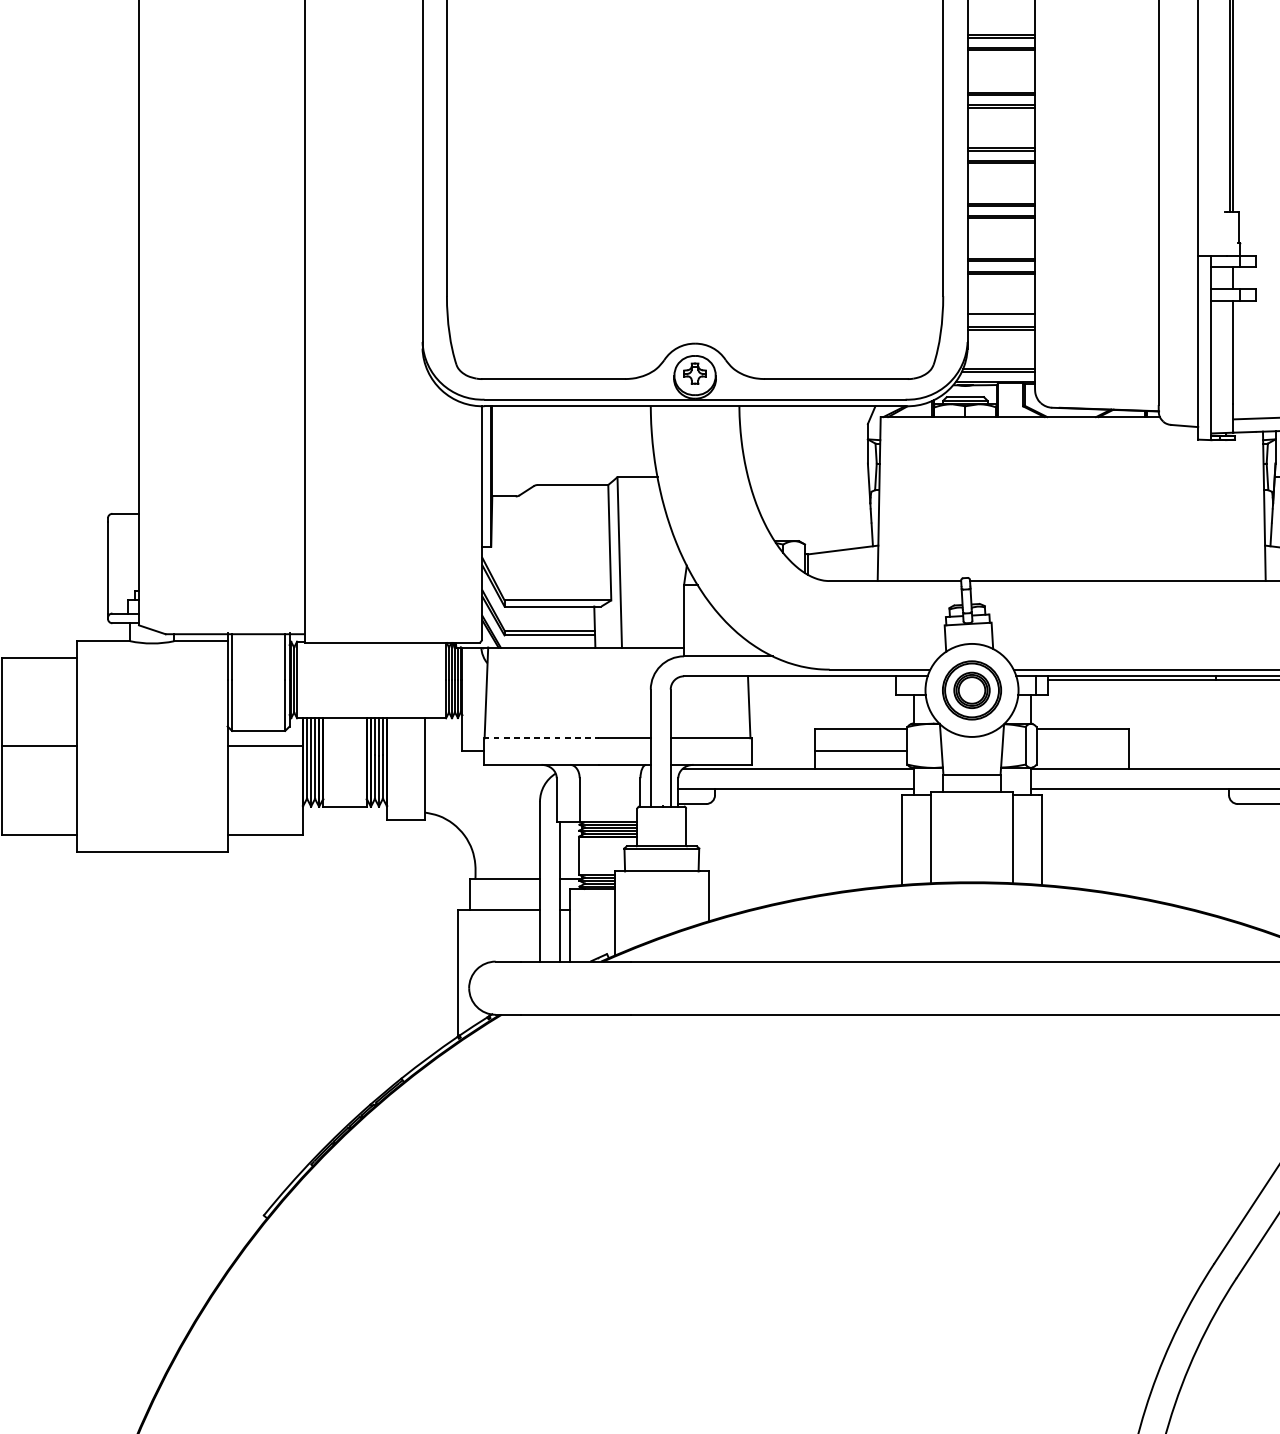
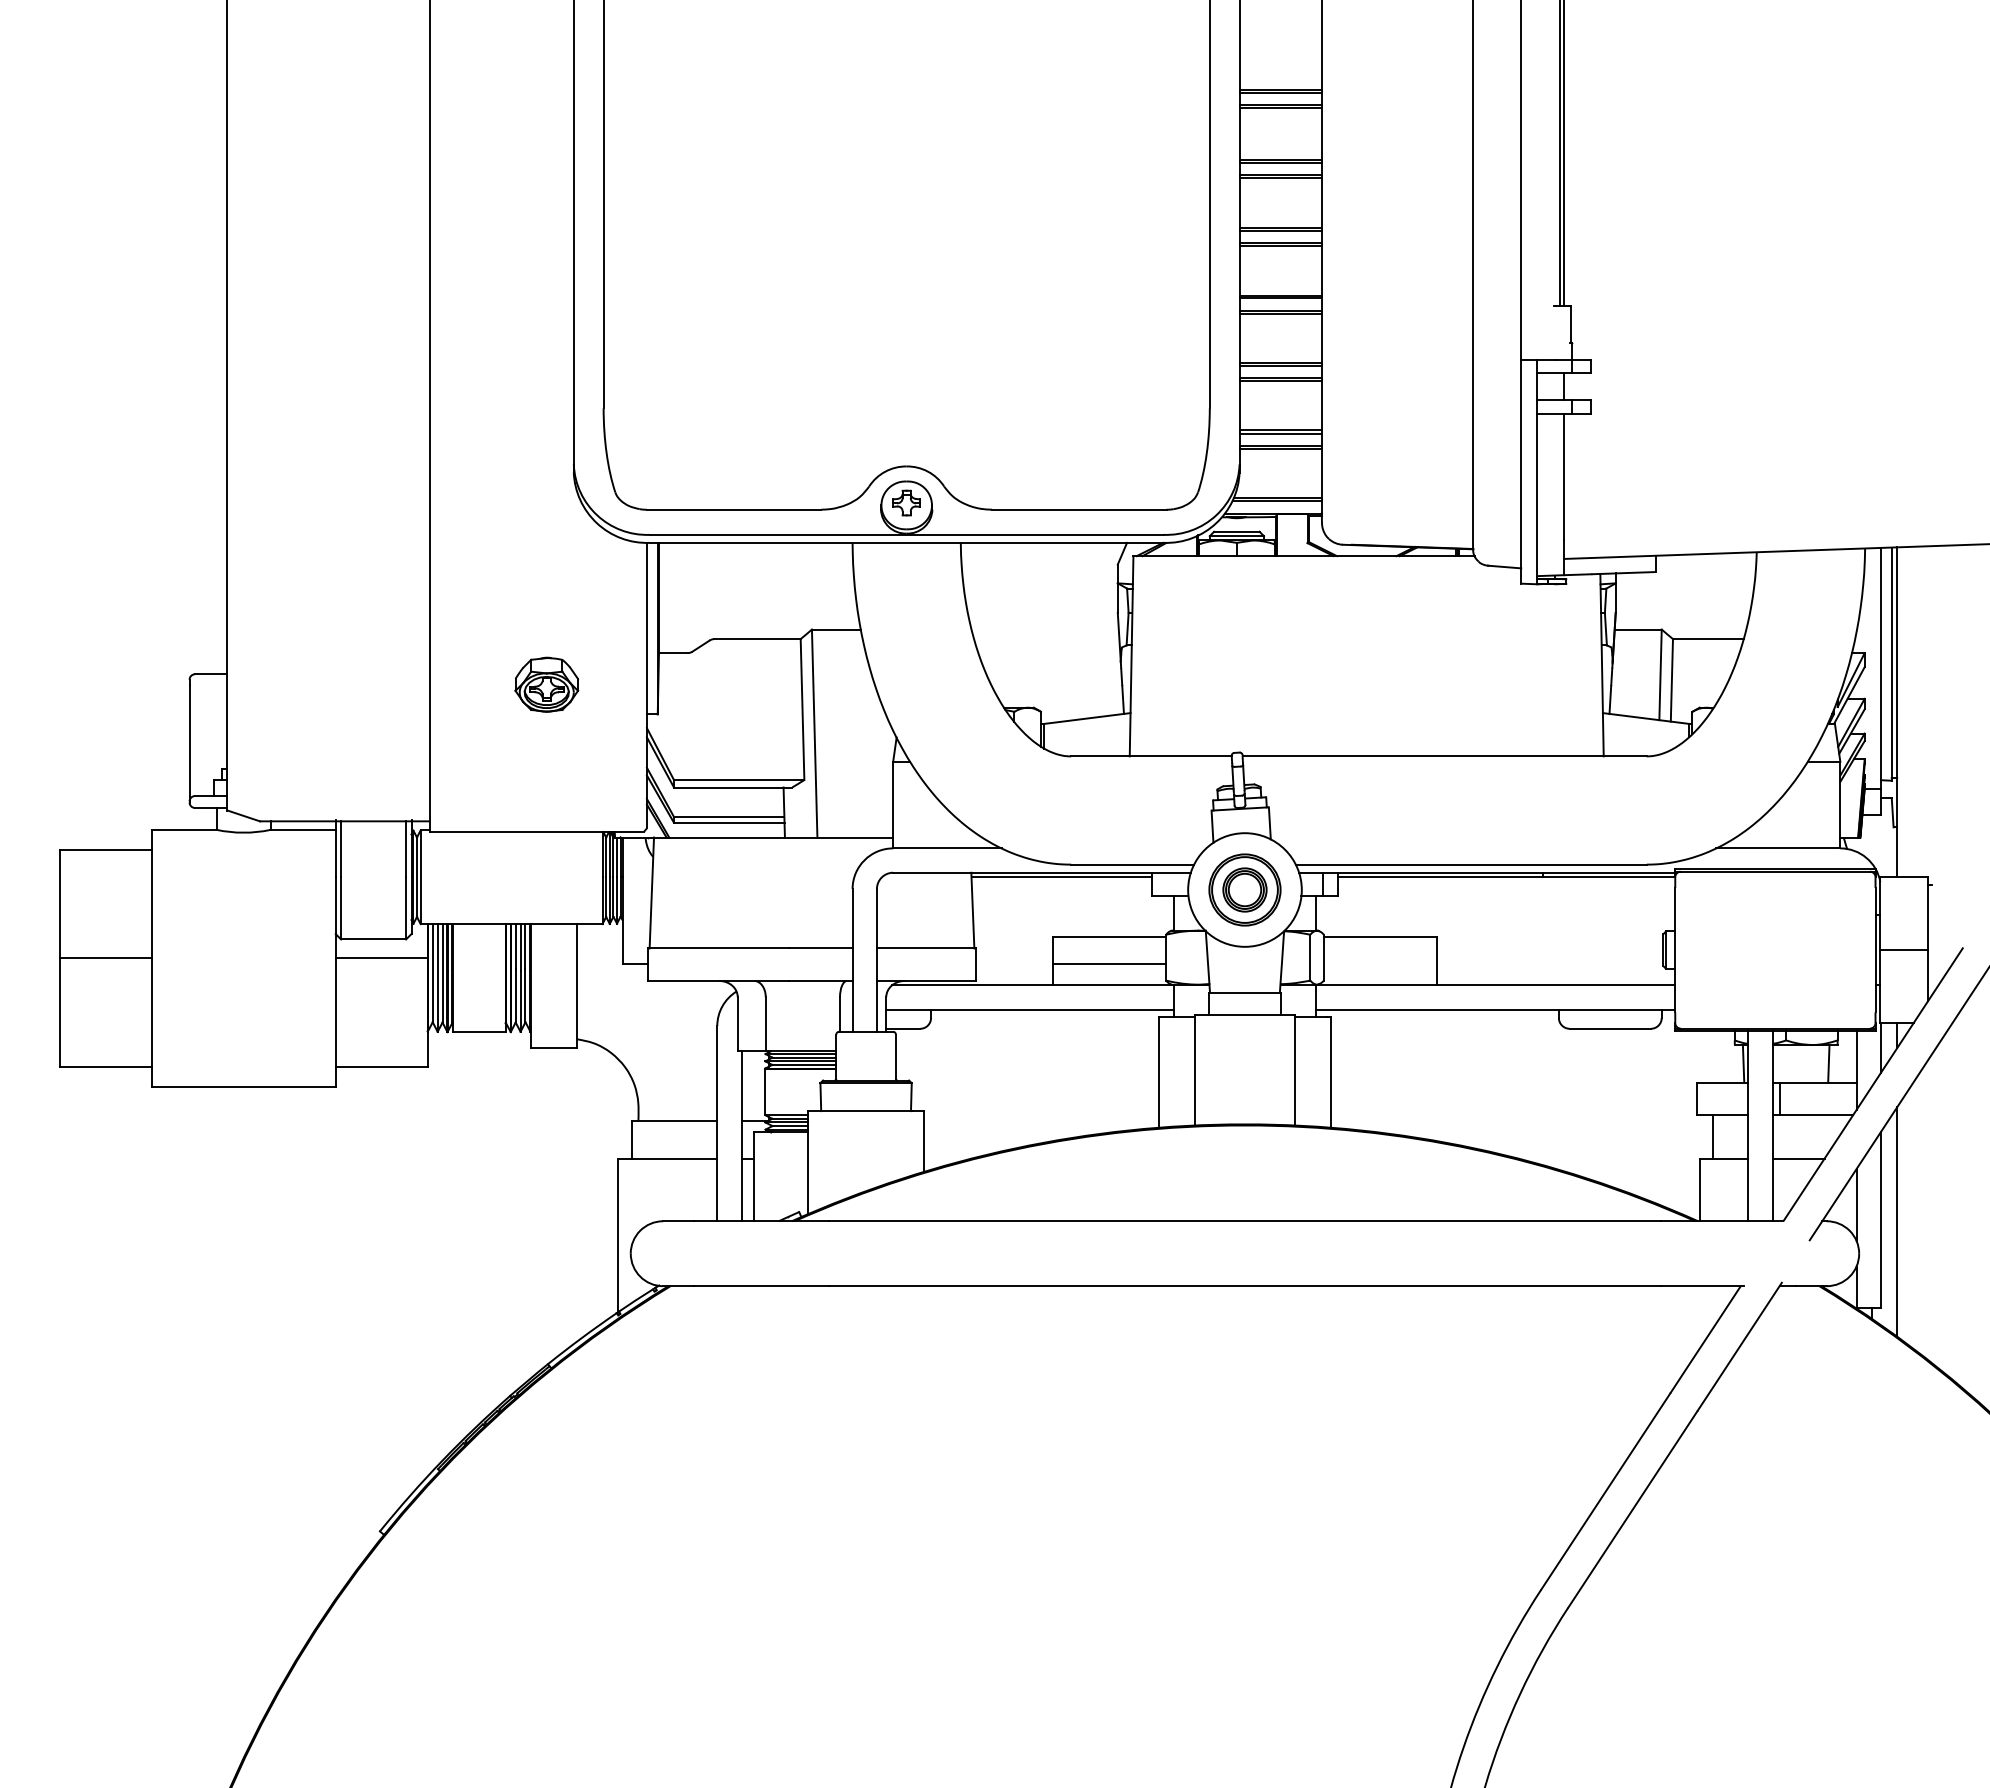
line: (1001, 316) -> (1280, 433), added
part: (400, 522) -> (546, 684), added
line: (821, 680) -> (1061, 877), added
line: (541, 738) -> (719, 948), dashed -> solid

